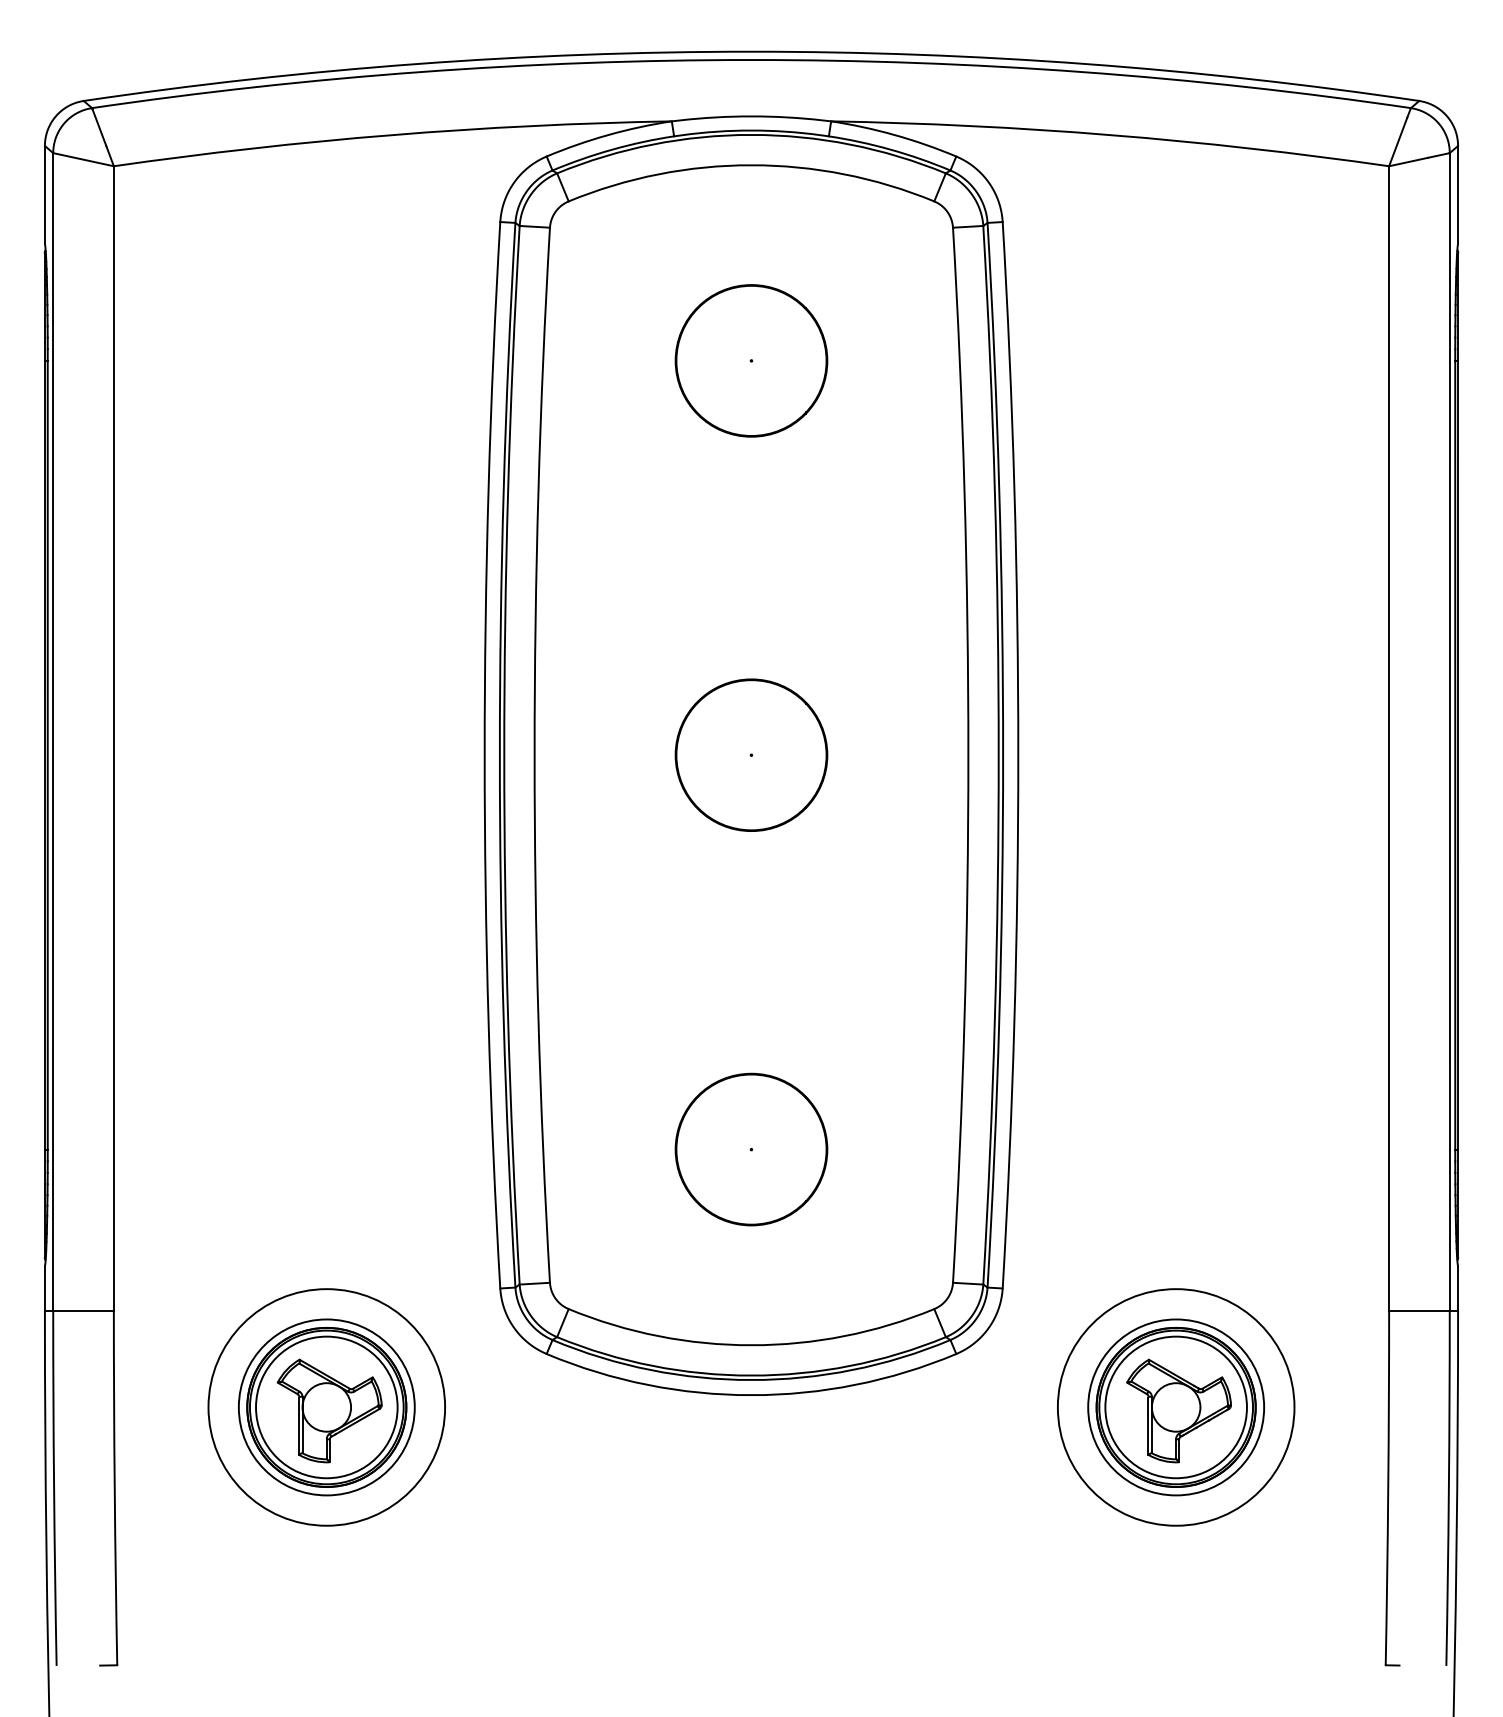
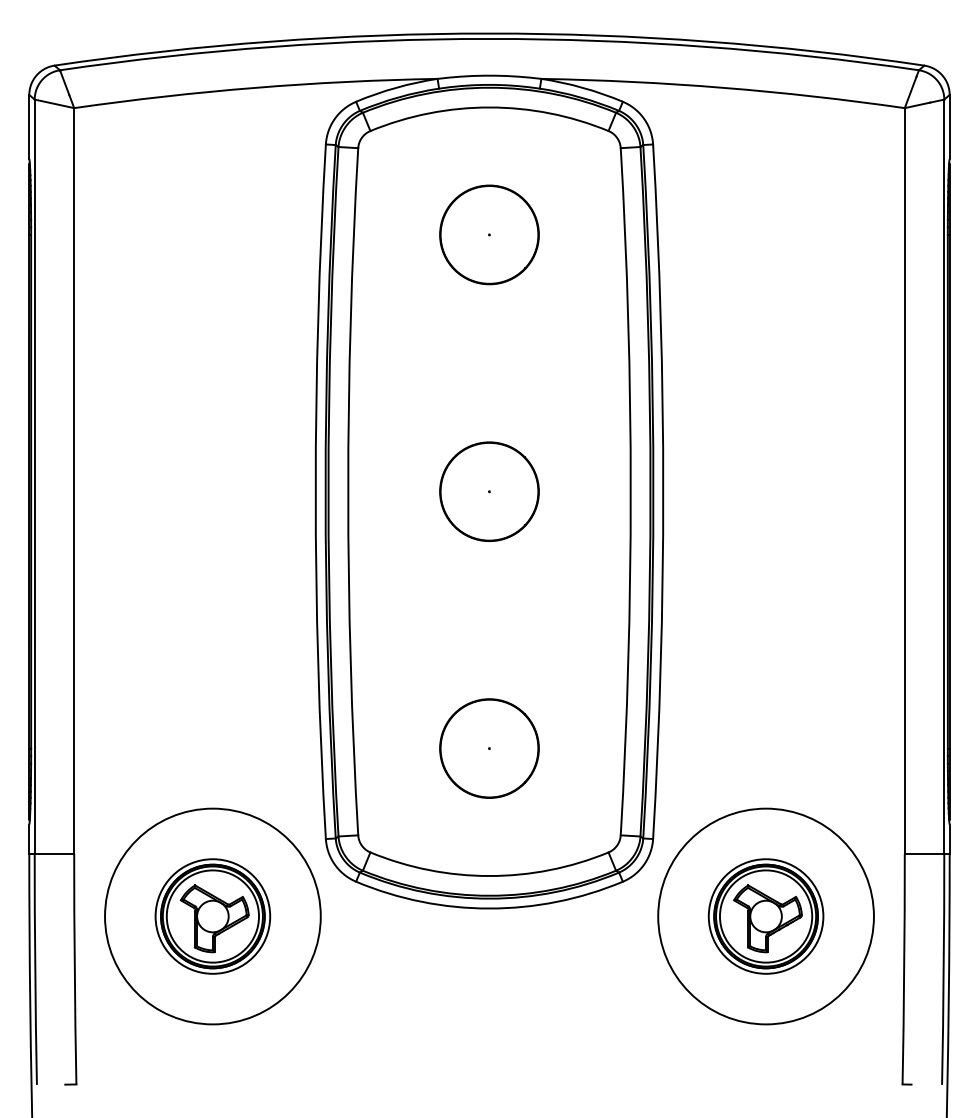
circle: (326, 1407) -> (212, 916), size x1.4
circle: (1176, 1407) -> (766, 916), size x1.4

